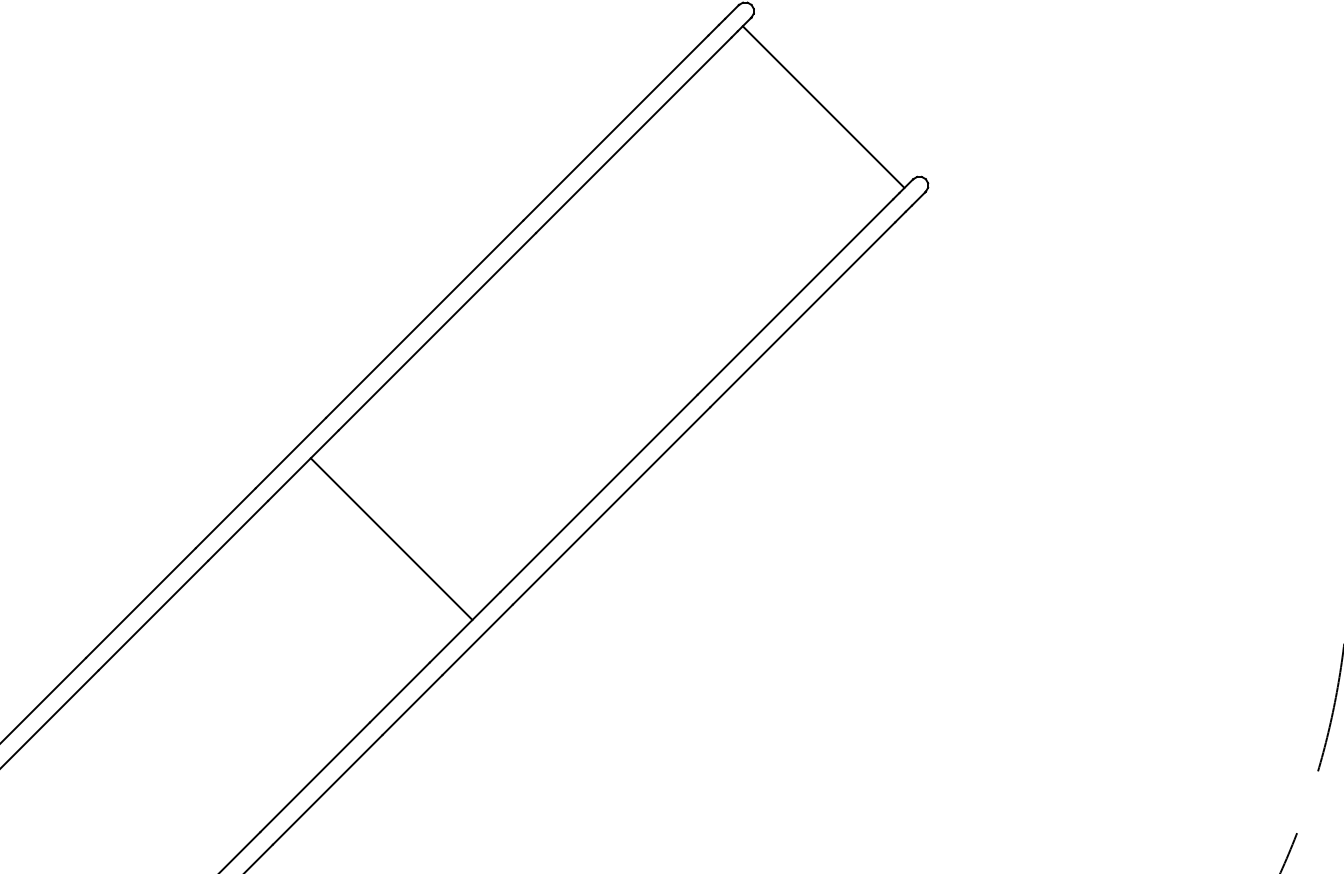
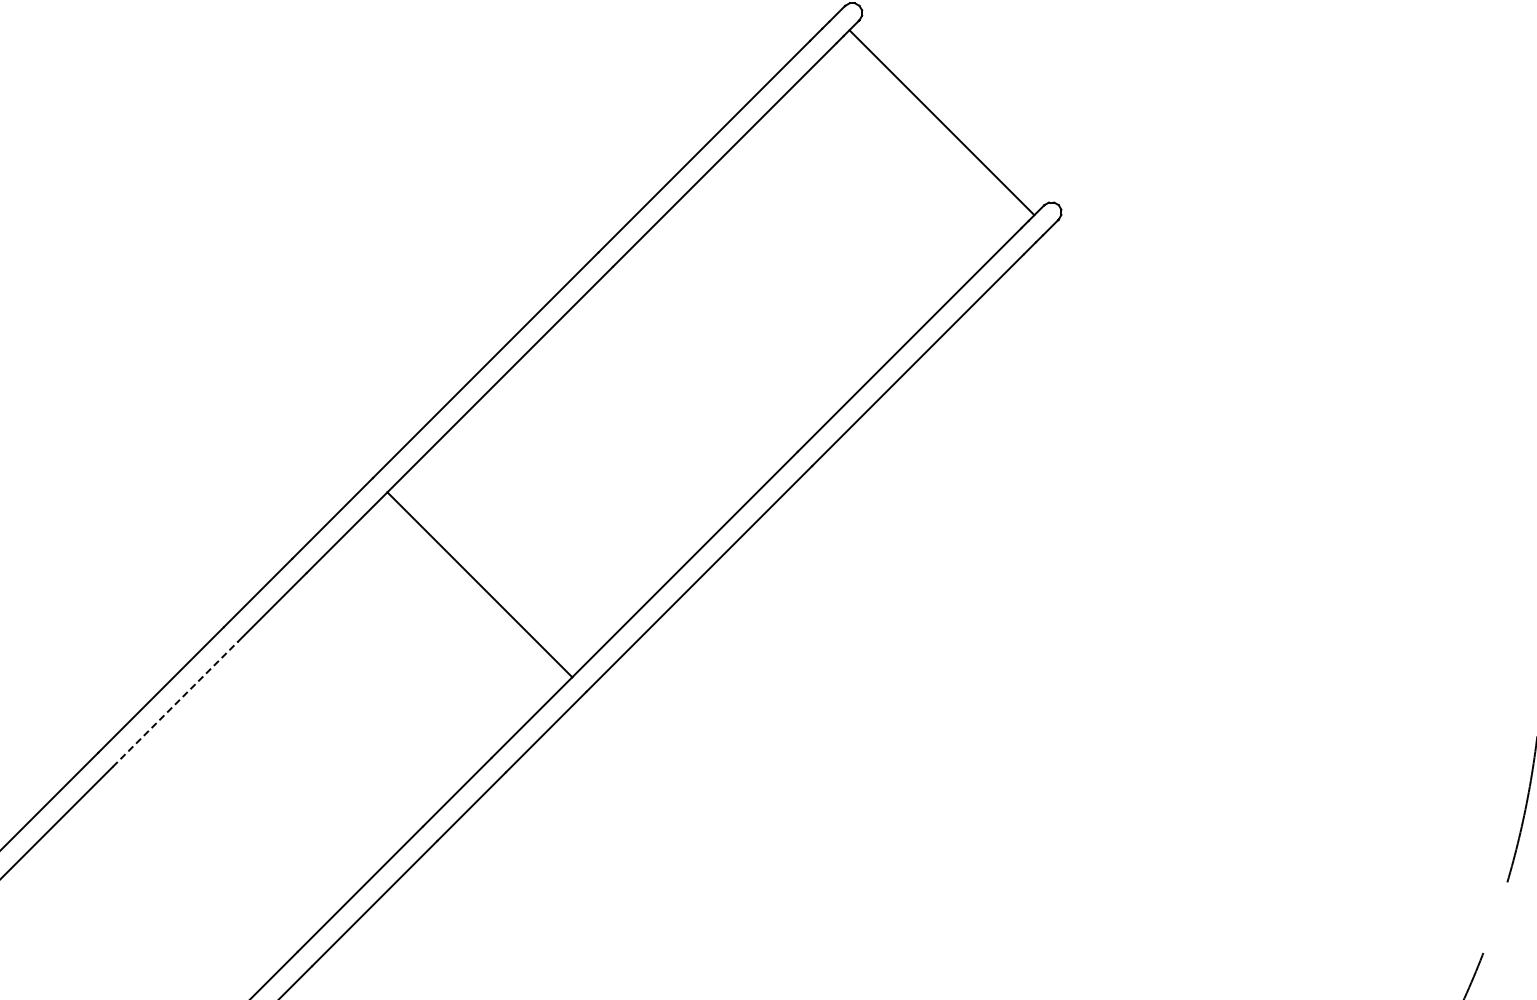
line: (391, 538) -> (479, 584), moved
line: (153, 615) -> (175, 704), solid -> dashed

